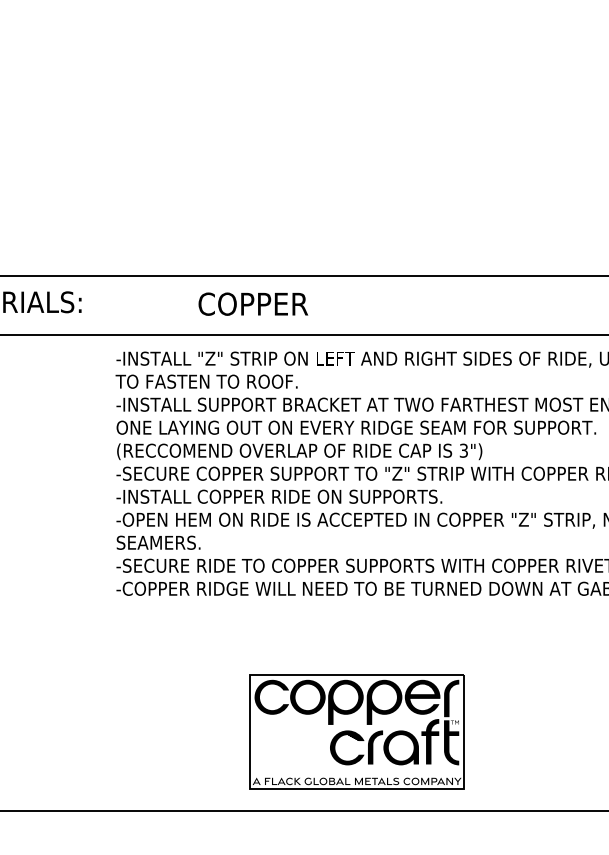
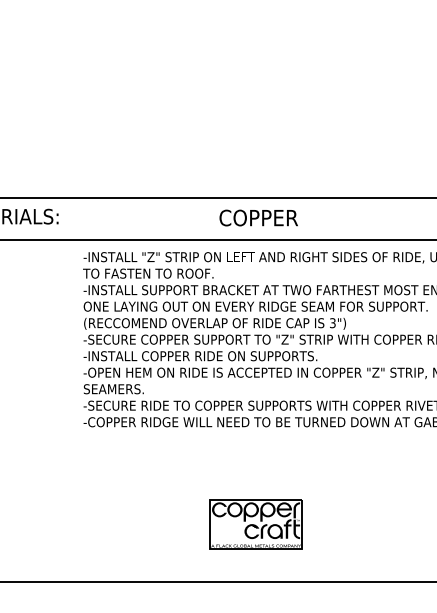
text: (252, 303) -> (258, 217), moved
part: (356, 731) -> (255, 524), size x0.6

